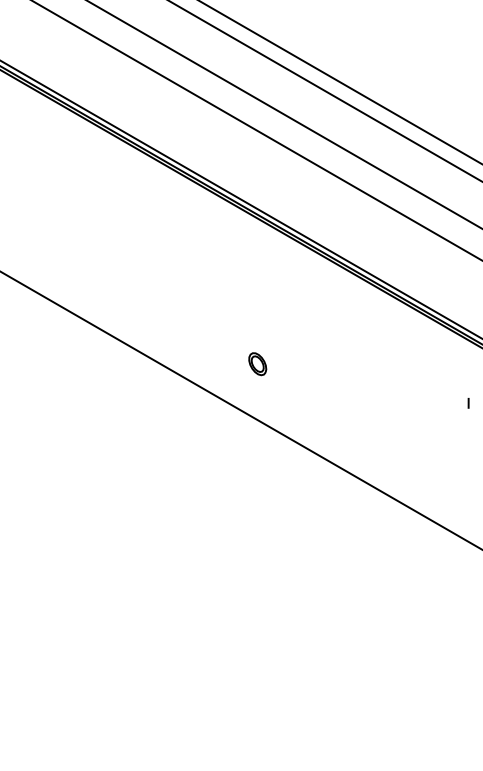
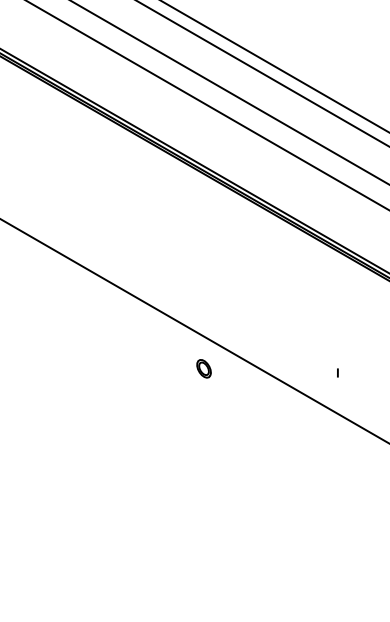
part: (257, 364) -> (203, 369), moved
line: (468, 403) -> (337, 373), moved

